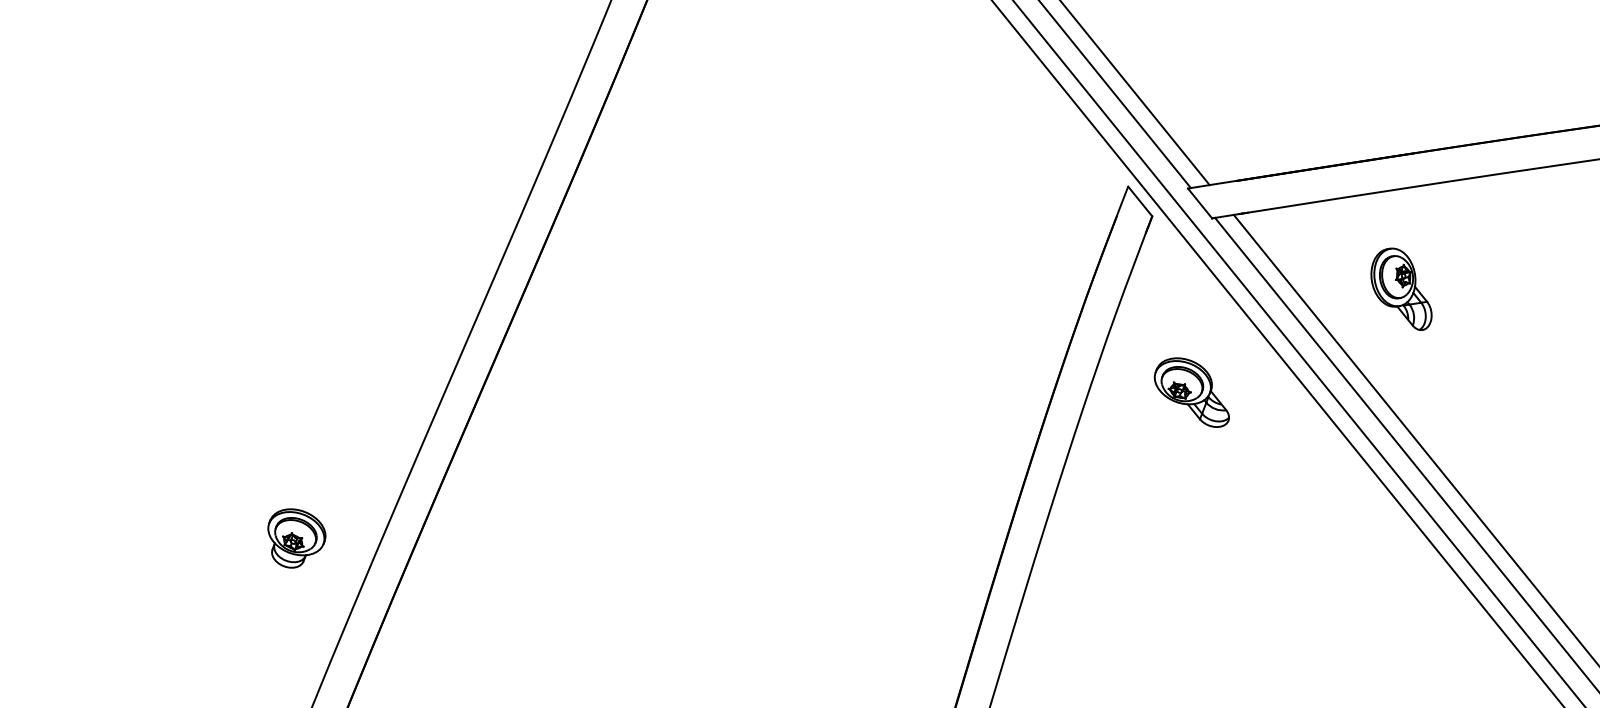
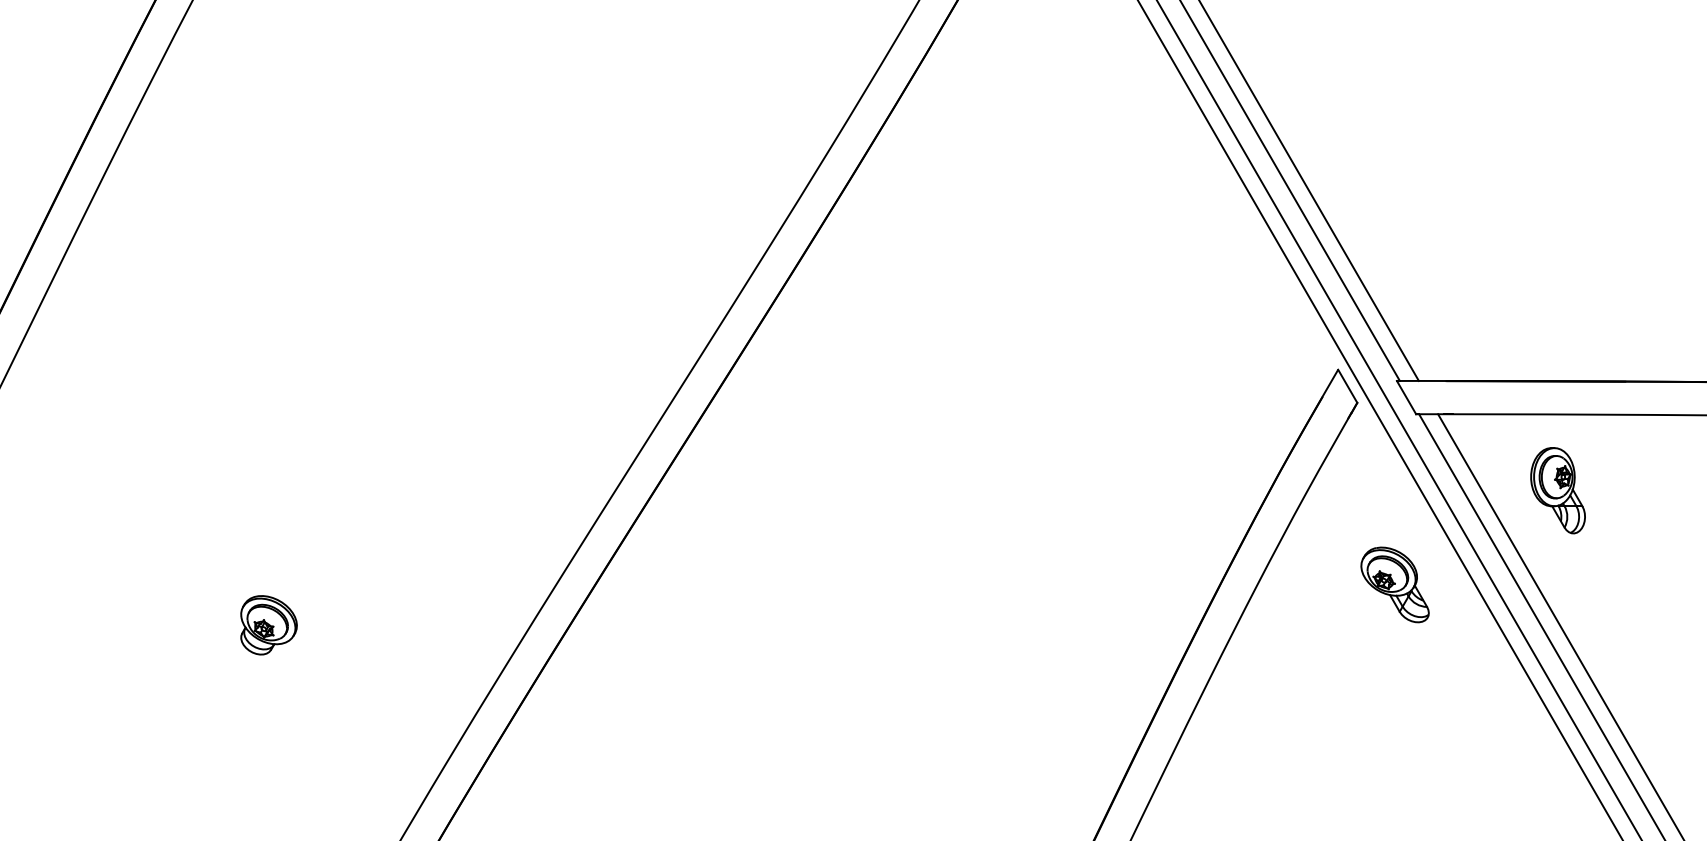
part: (1400, 290) -> (1557, 490), moved
part: (1190, 393) -> (1394, 584), moved
part: (297, 537) -> (268, 625), moved

